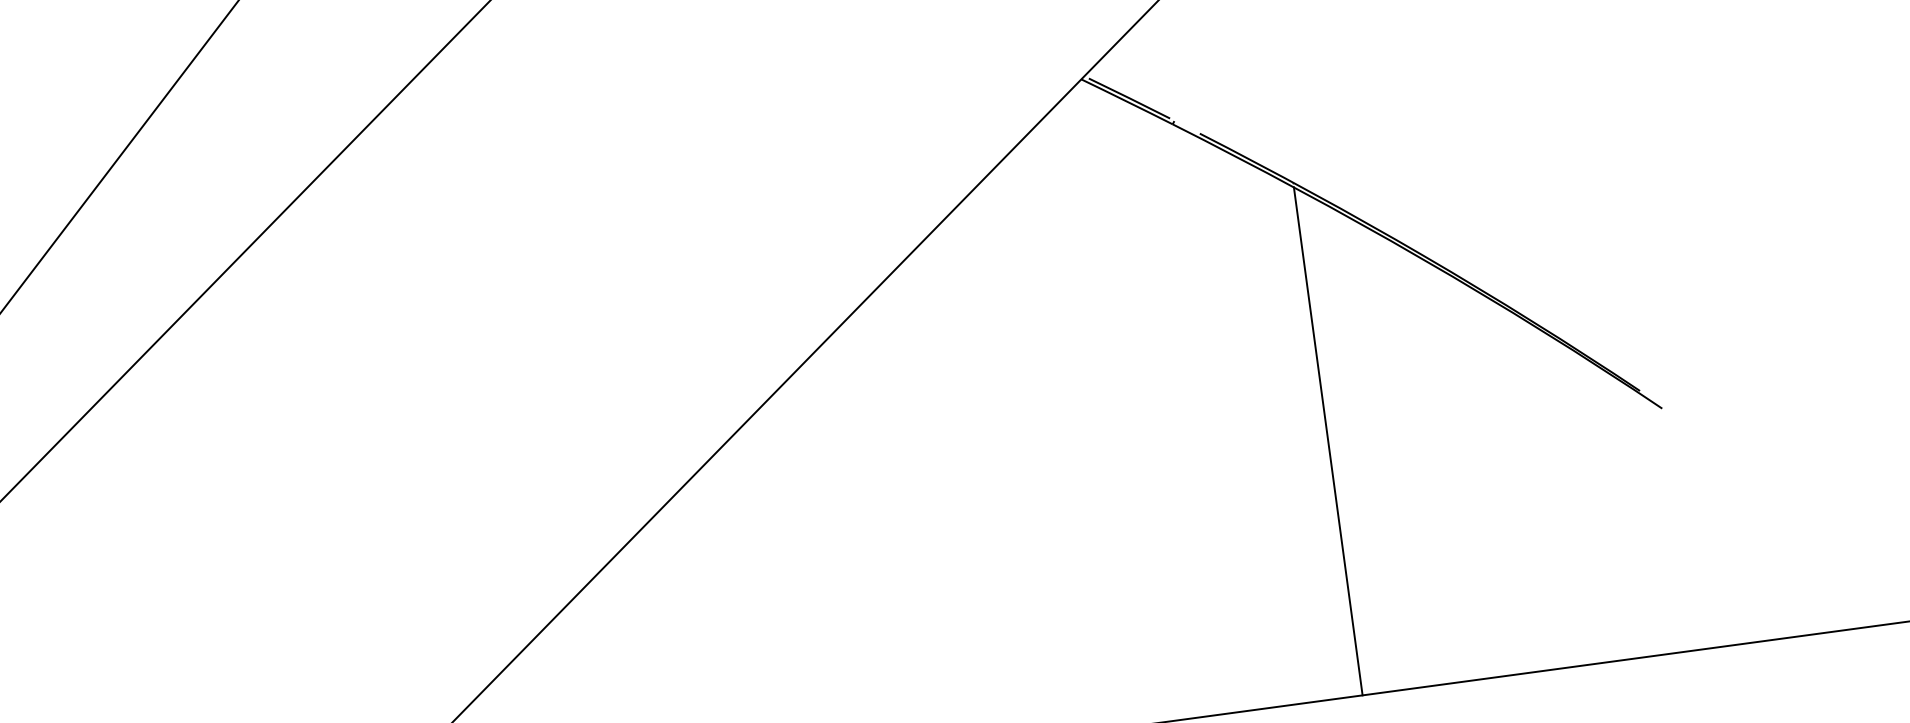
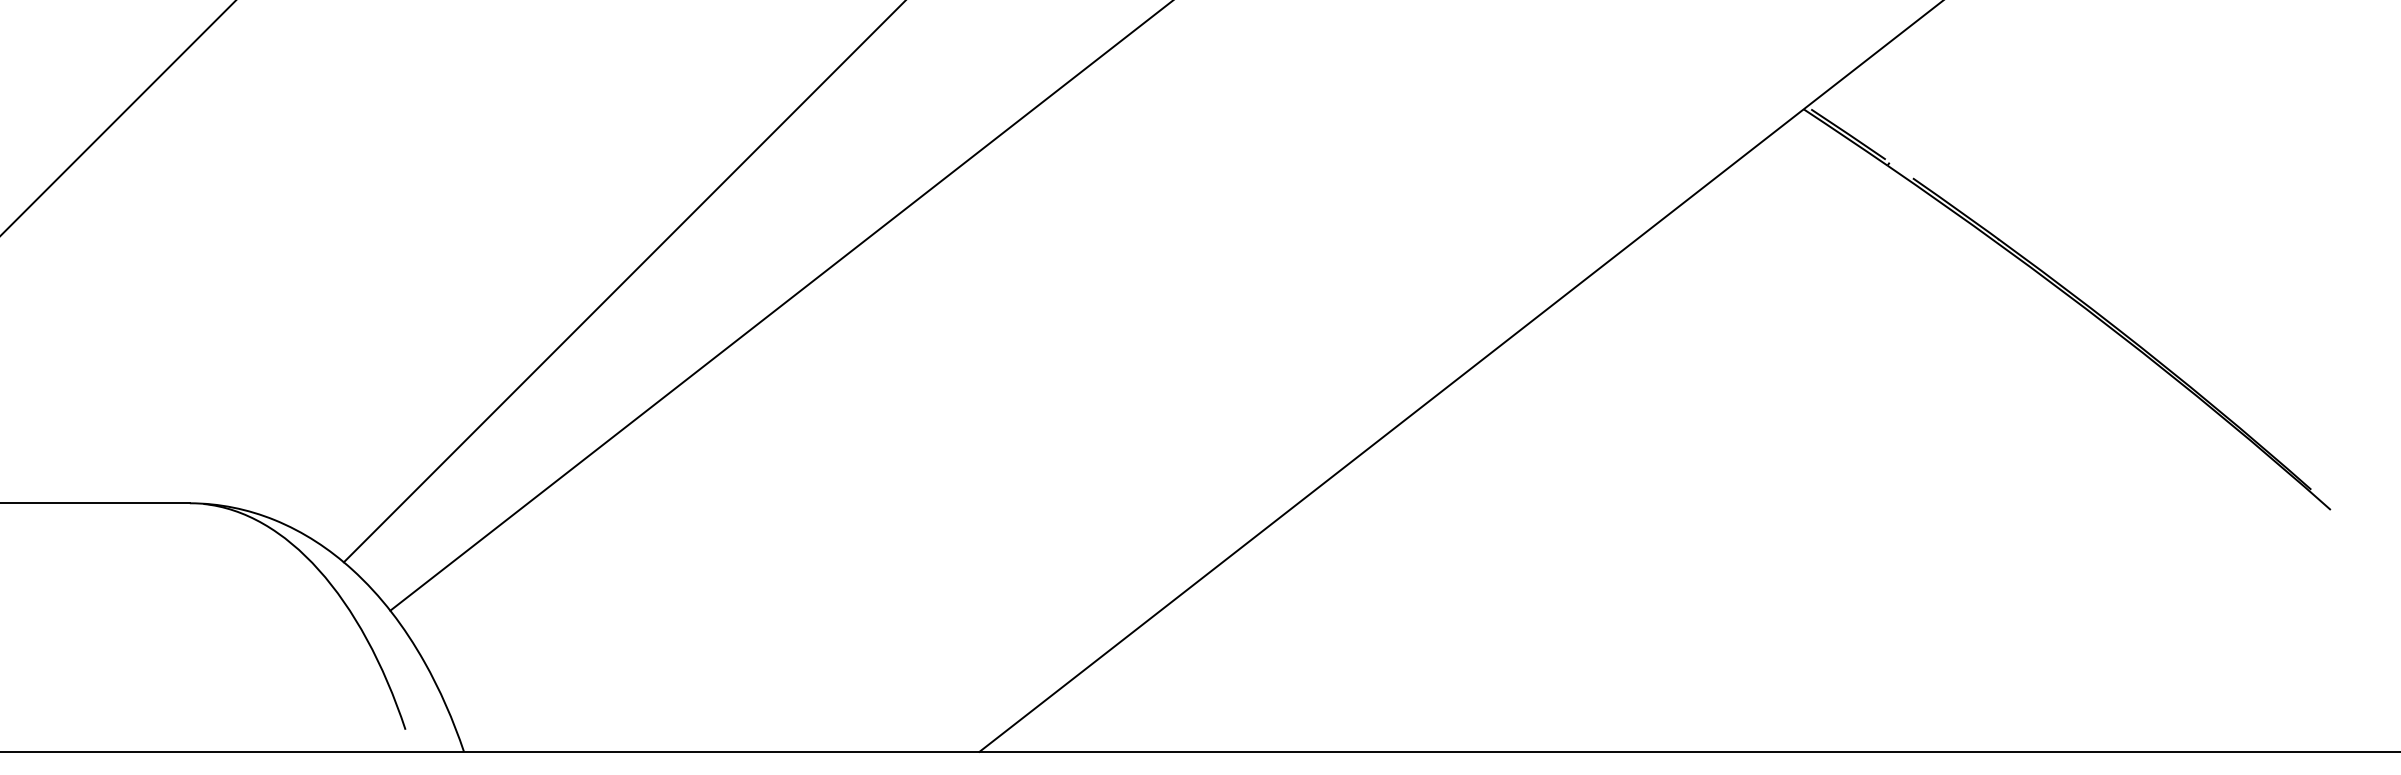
line: (1328, 441) -> (1998, 497), removed

